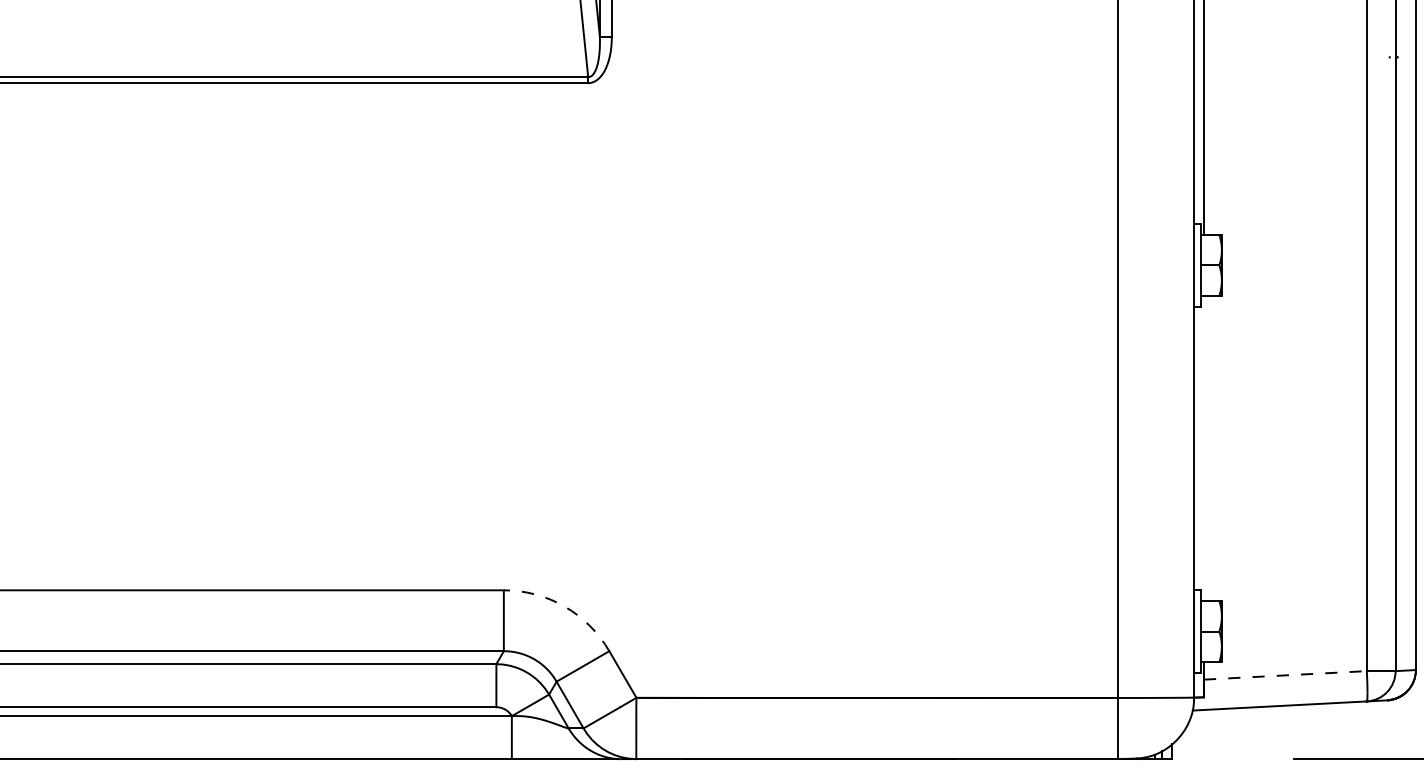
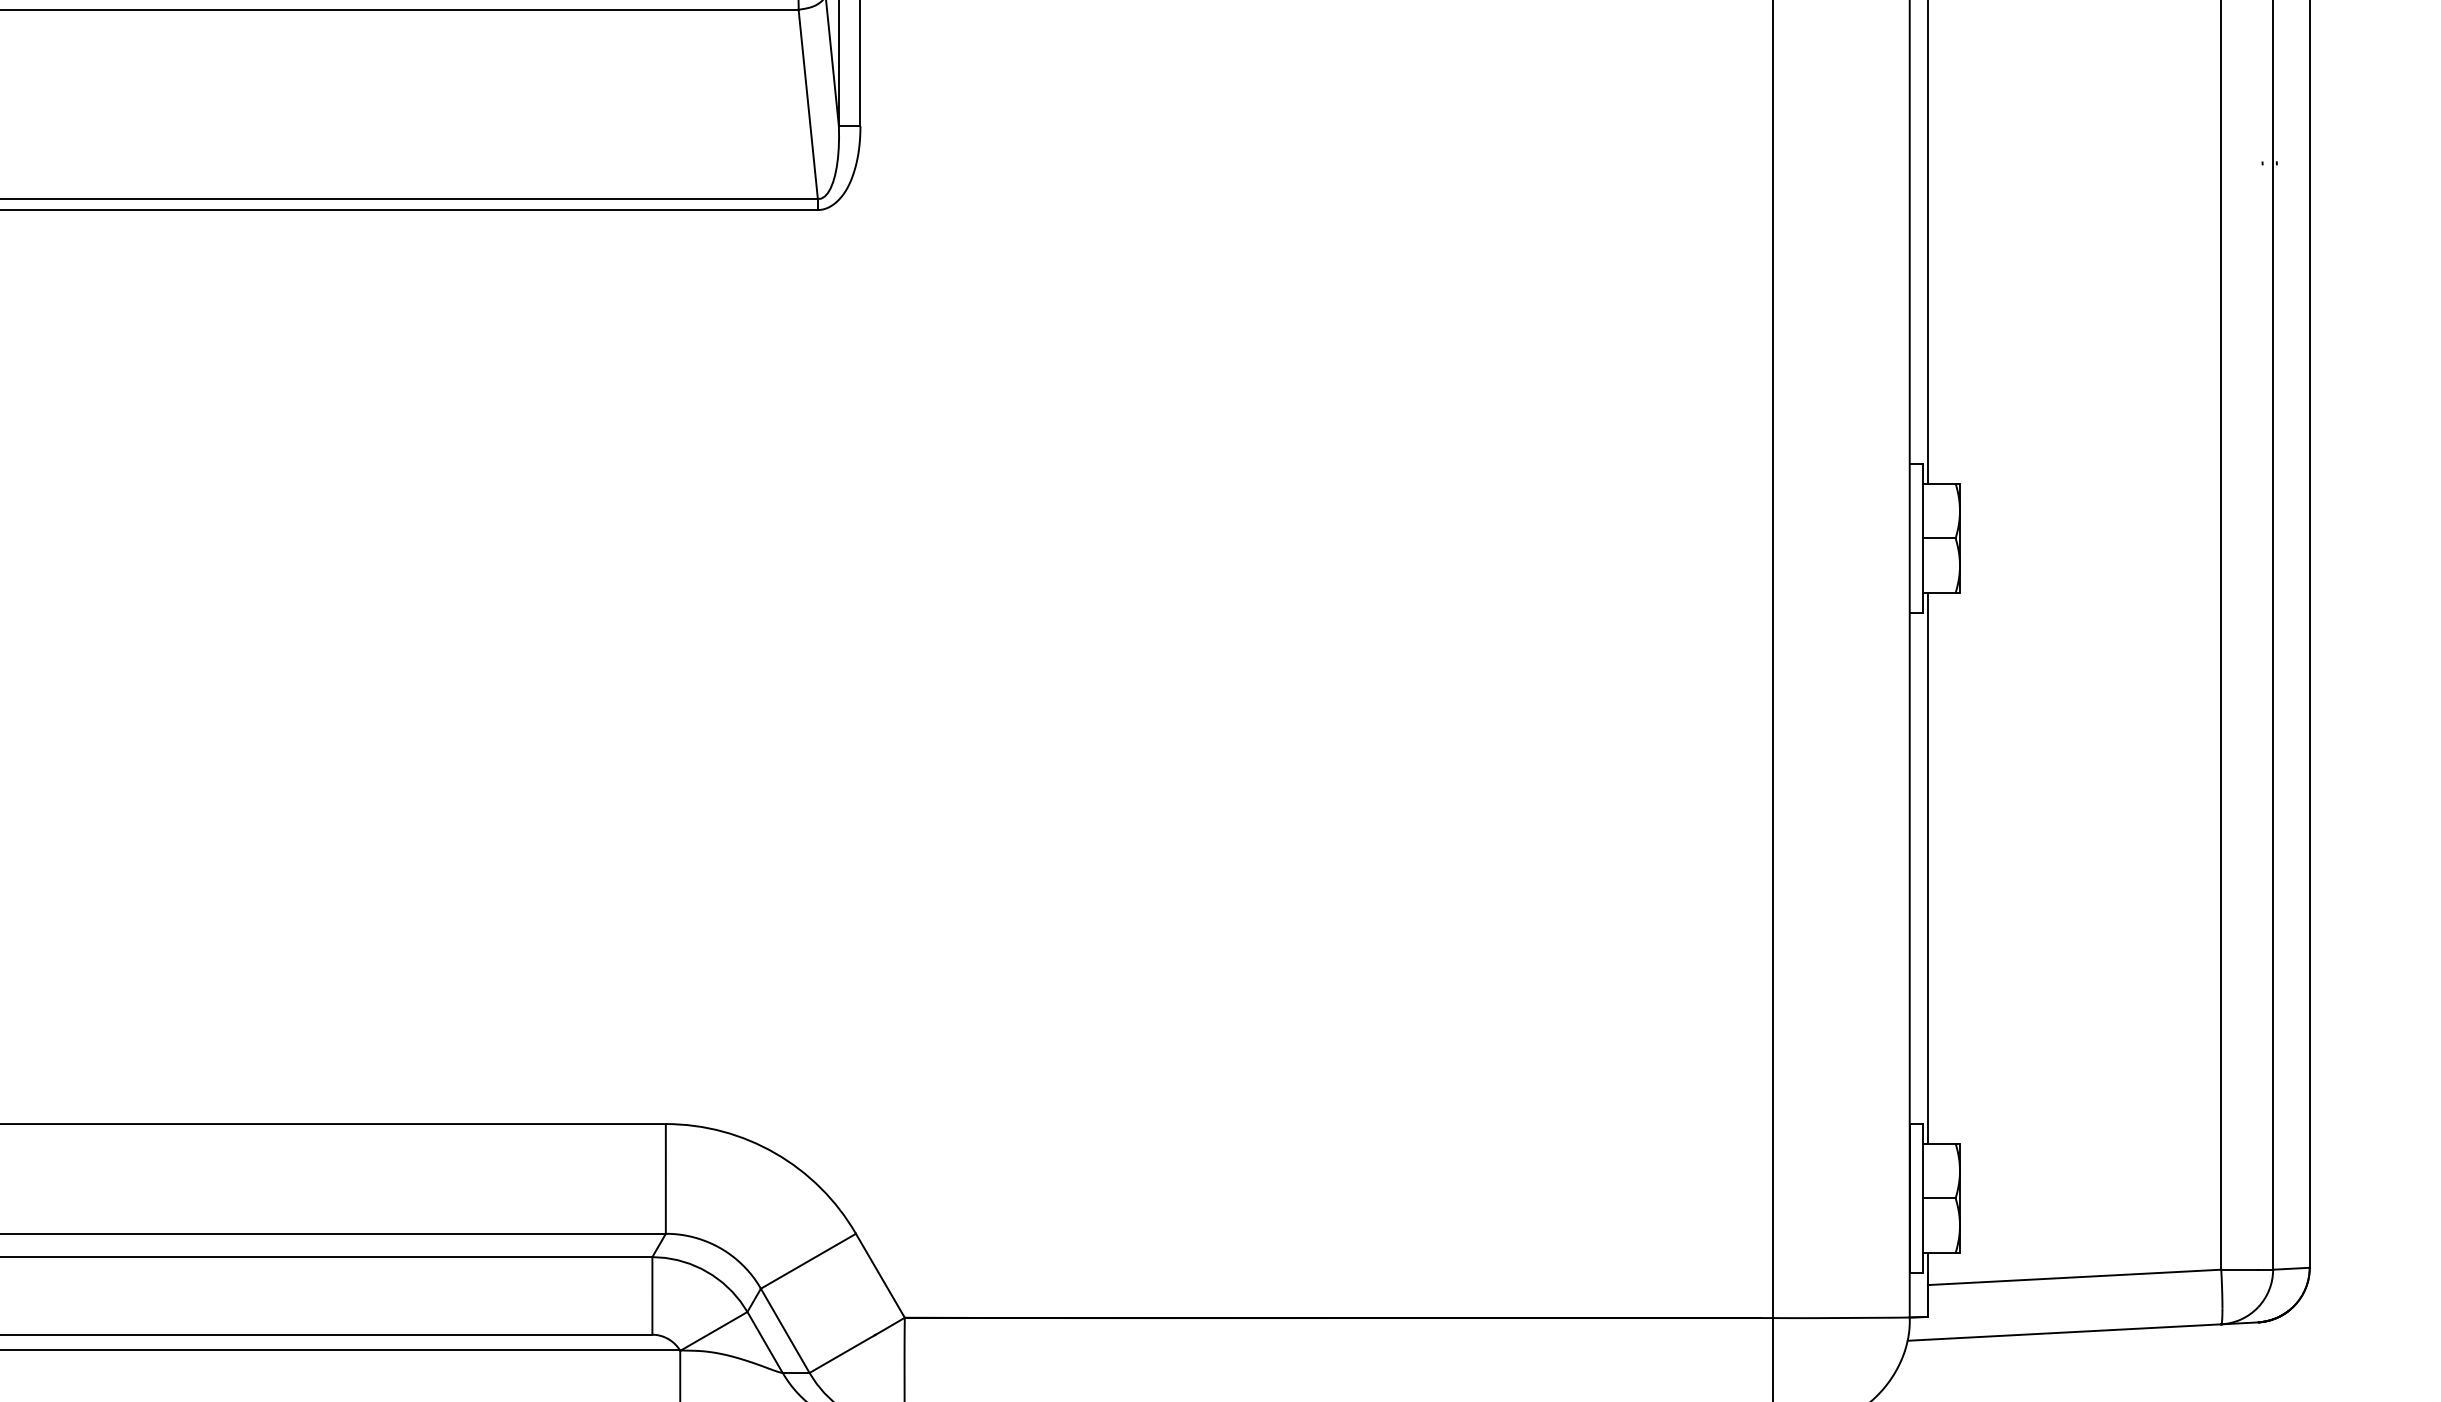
line: (1204, 448) -> (1928, 868), added
arc: (564, 606) -> (775, 1153), dashed -> solid
line: (1285, 675) -> (2074, 1277), dashed -> solid

